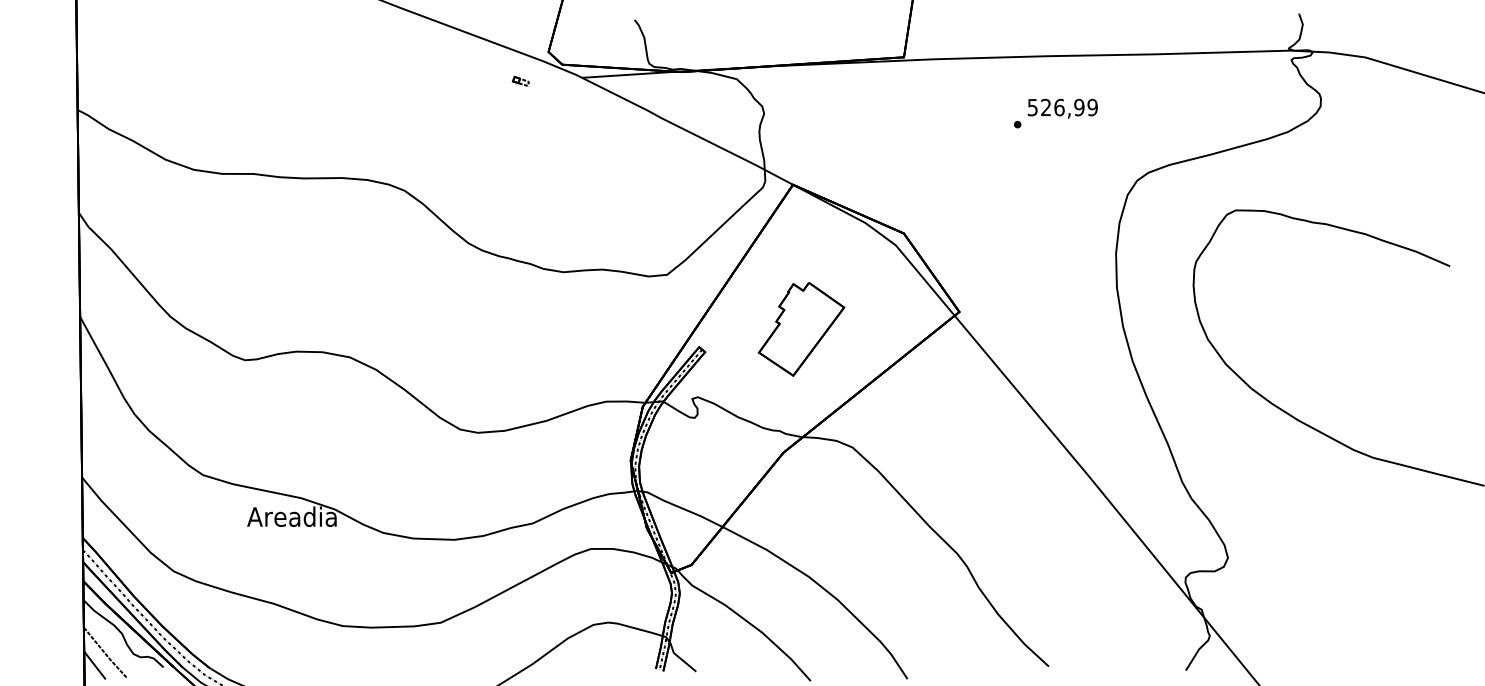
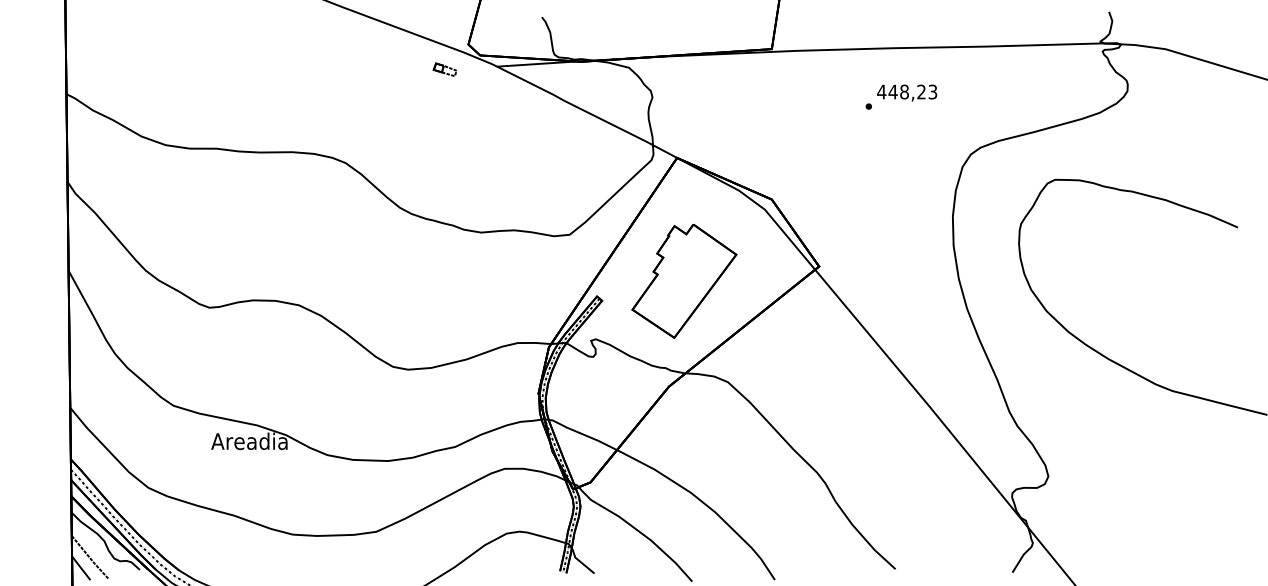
part: (520, 81) -> (444, 69), size x1.67
text: (1062, 106) -> (907, 91), 526,99 -> 448,23
part: (801, 329) -> (684, 281), size x1.43

